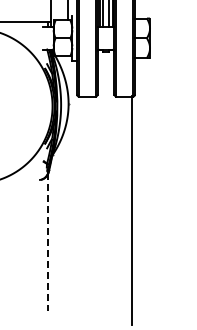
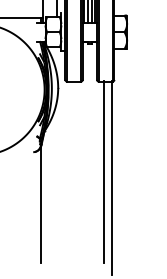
line: (122, 203) -> (103, 172), added
line: (48, 242) -> (41, 205), dashed -> solid

